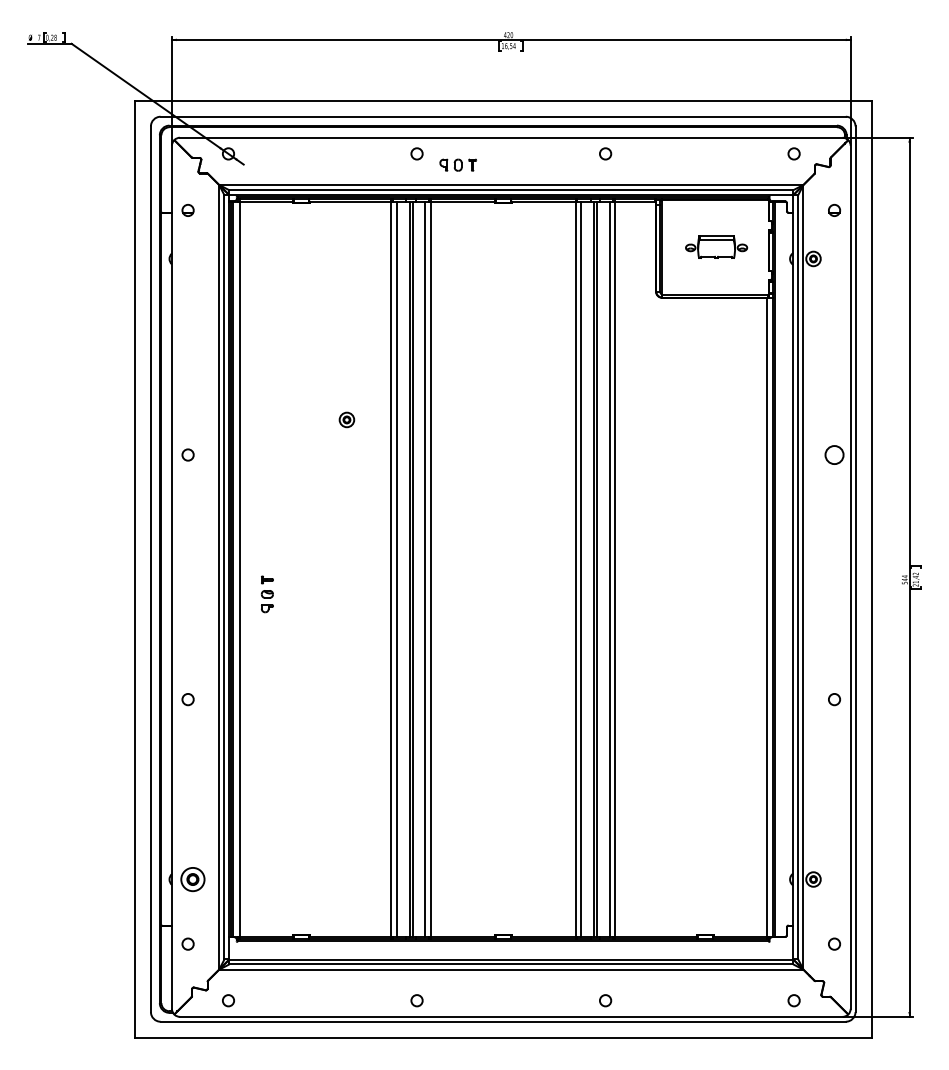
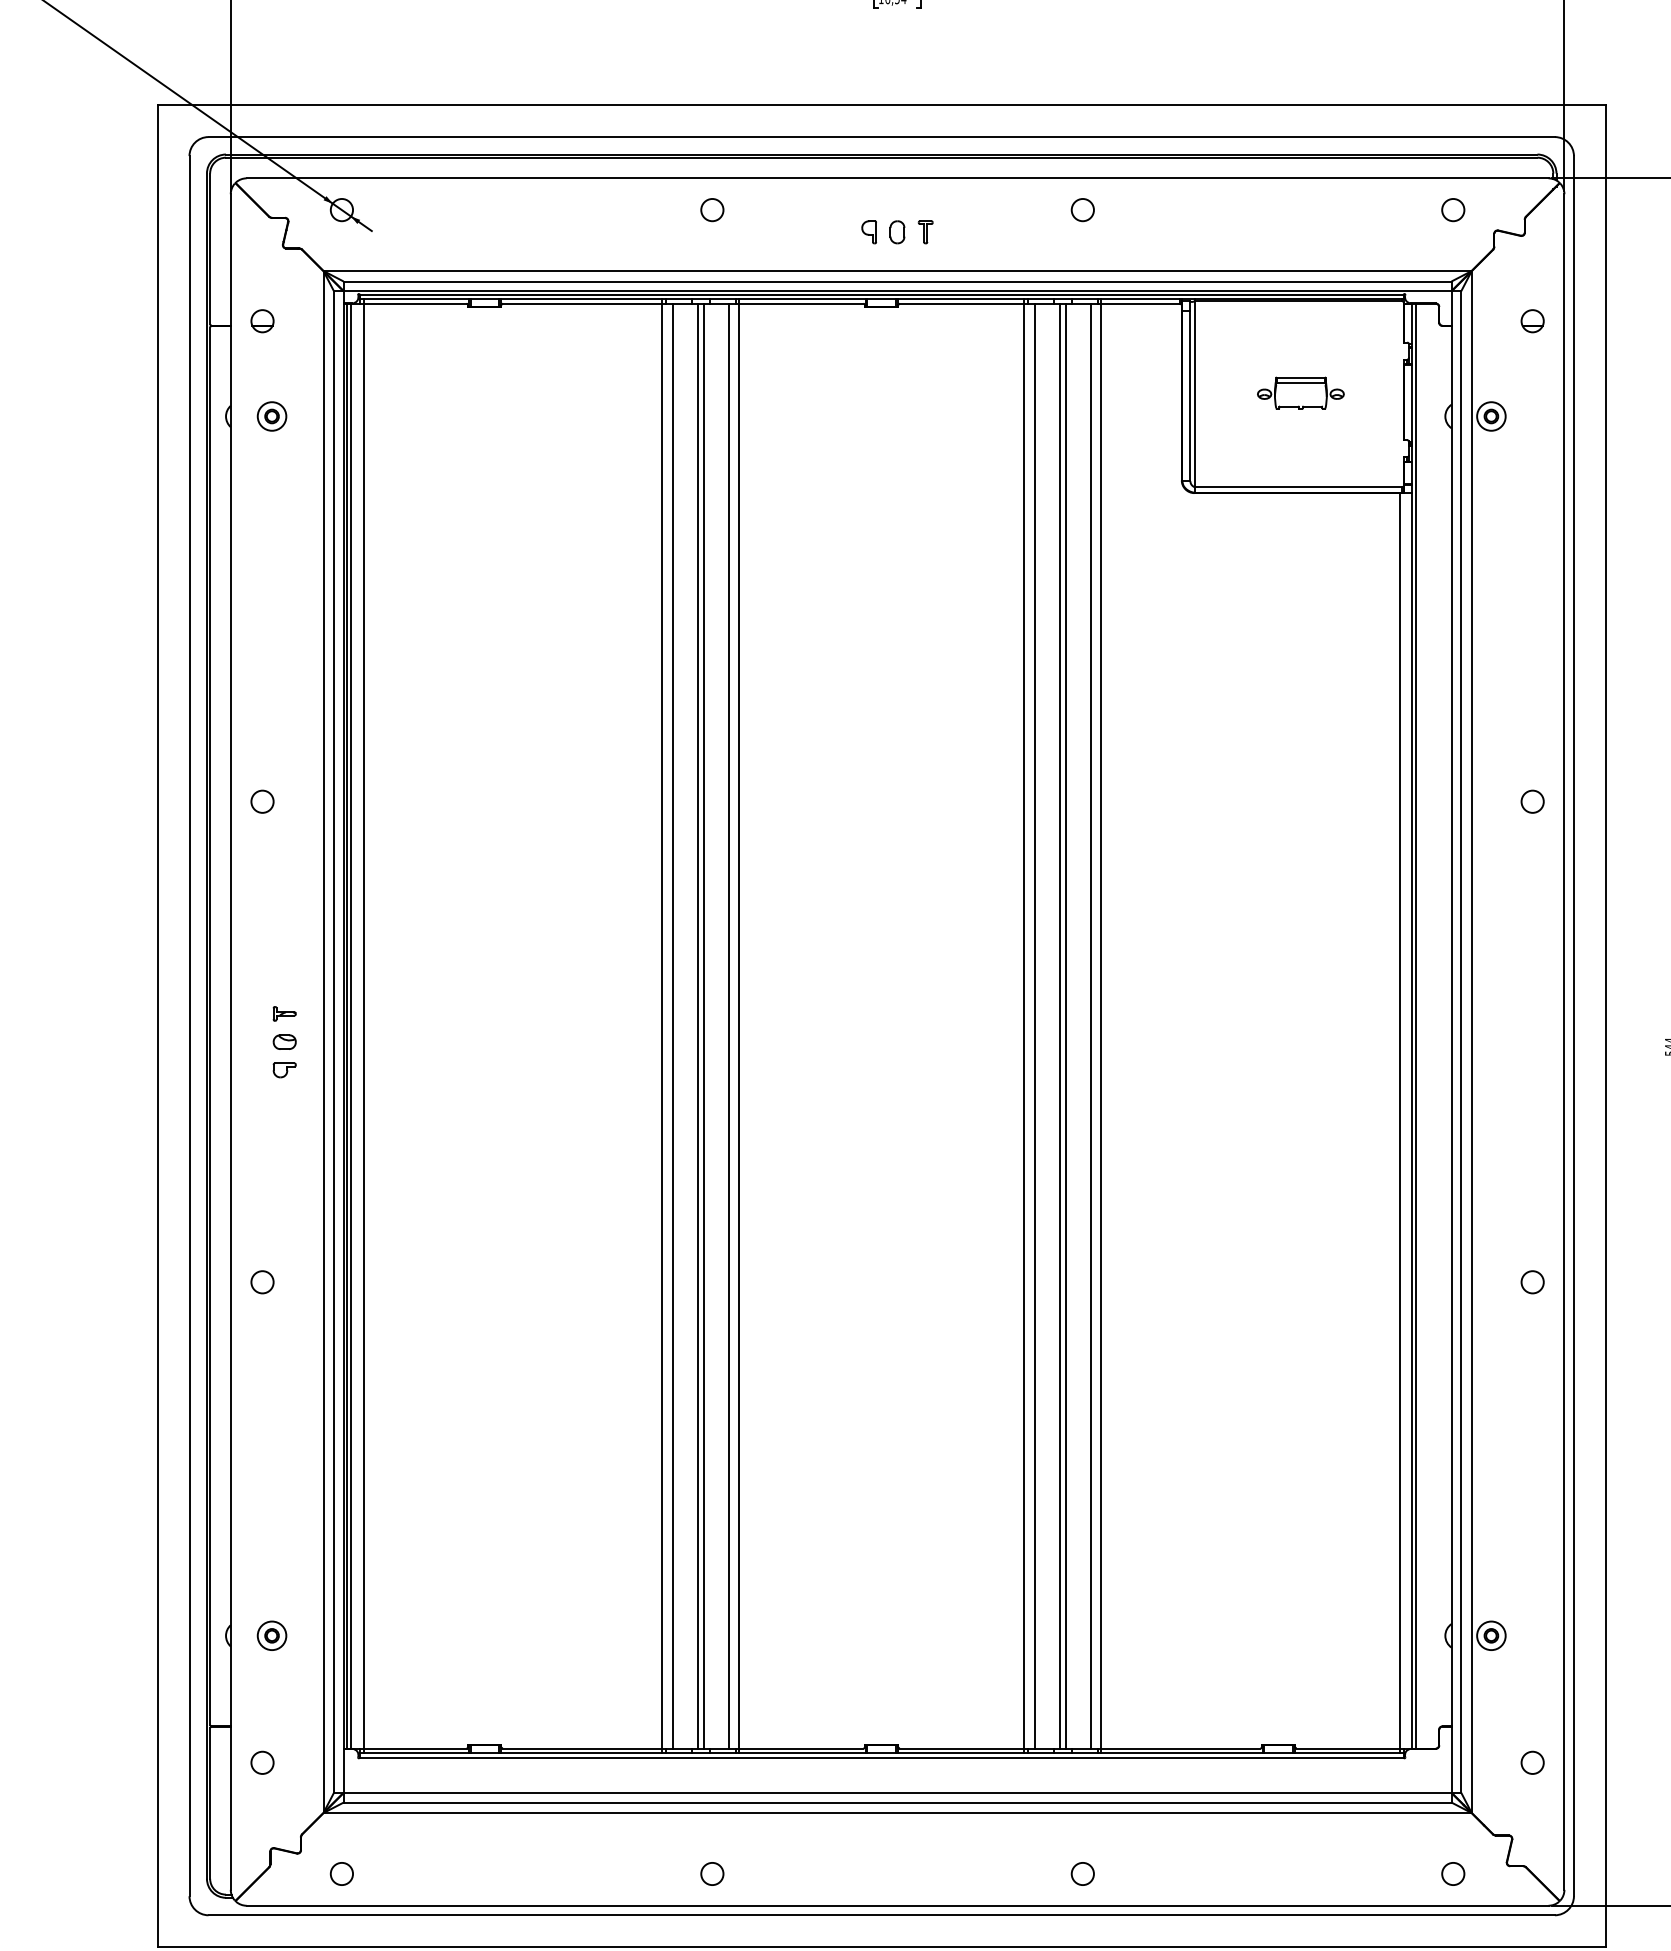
part: (457, 164) -> (895, 230), moved
part: (716, 246) -> (1300, 392), size x0.71
part: (346, 419) -> (271, 415), moved
circle: (834, 454) -> (1532, 800), size x0.62
part: (266, 594) -> (282, 1042), moved
part: (192, 879) -> (271, 1635), size x0.62

